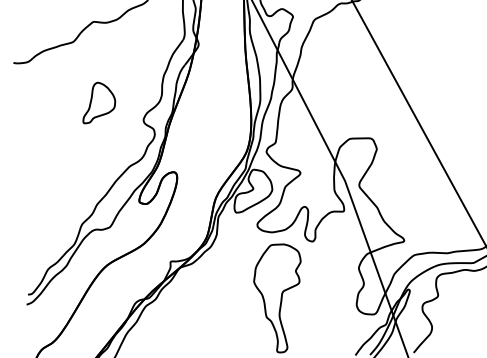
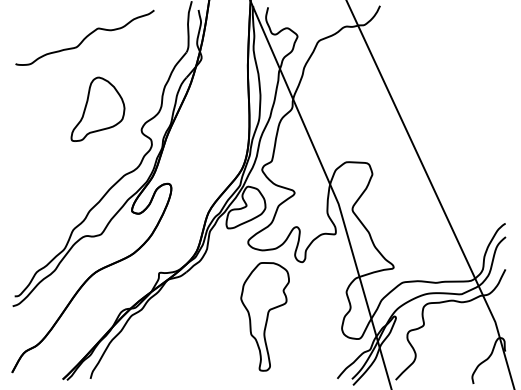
part: (98, 102) -> (97, 109), size x1.6

